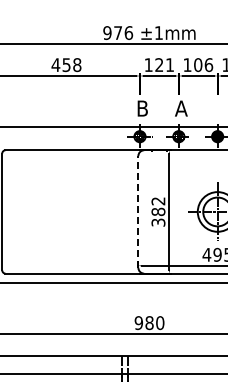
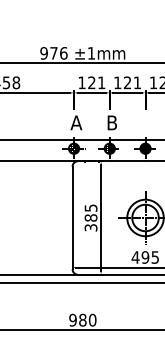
text: (203, 65) -> (132, 83), 106 -> 121
text: (142, 108) -> (76, 122), B -> A
text: (181, 108) -> (112, 122), A -> B
text: (158, 201) -> (91, 208), 382 -> 385
line: (138, 211) -> (72, 217), dashed -> solid

